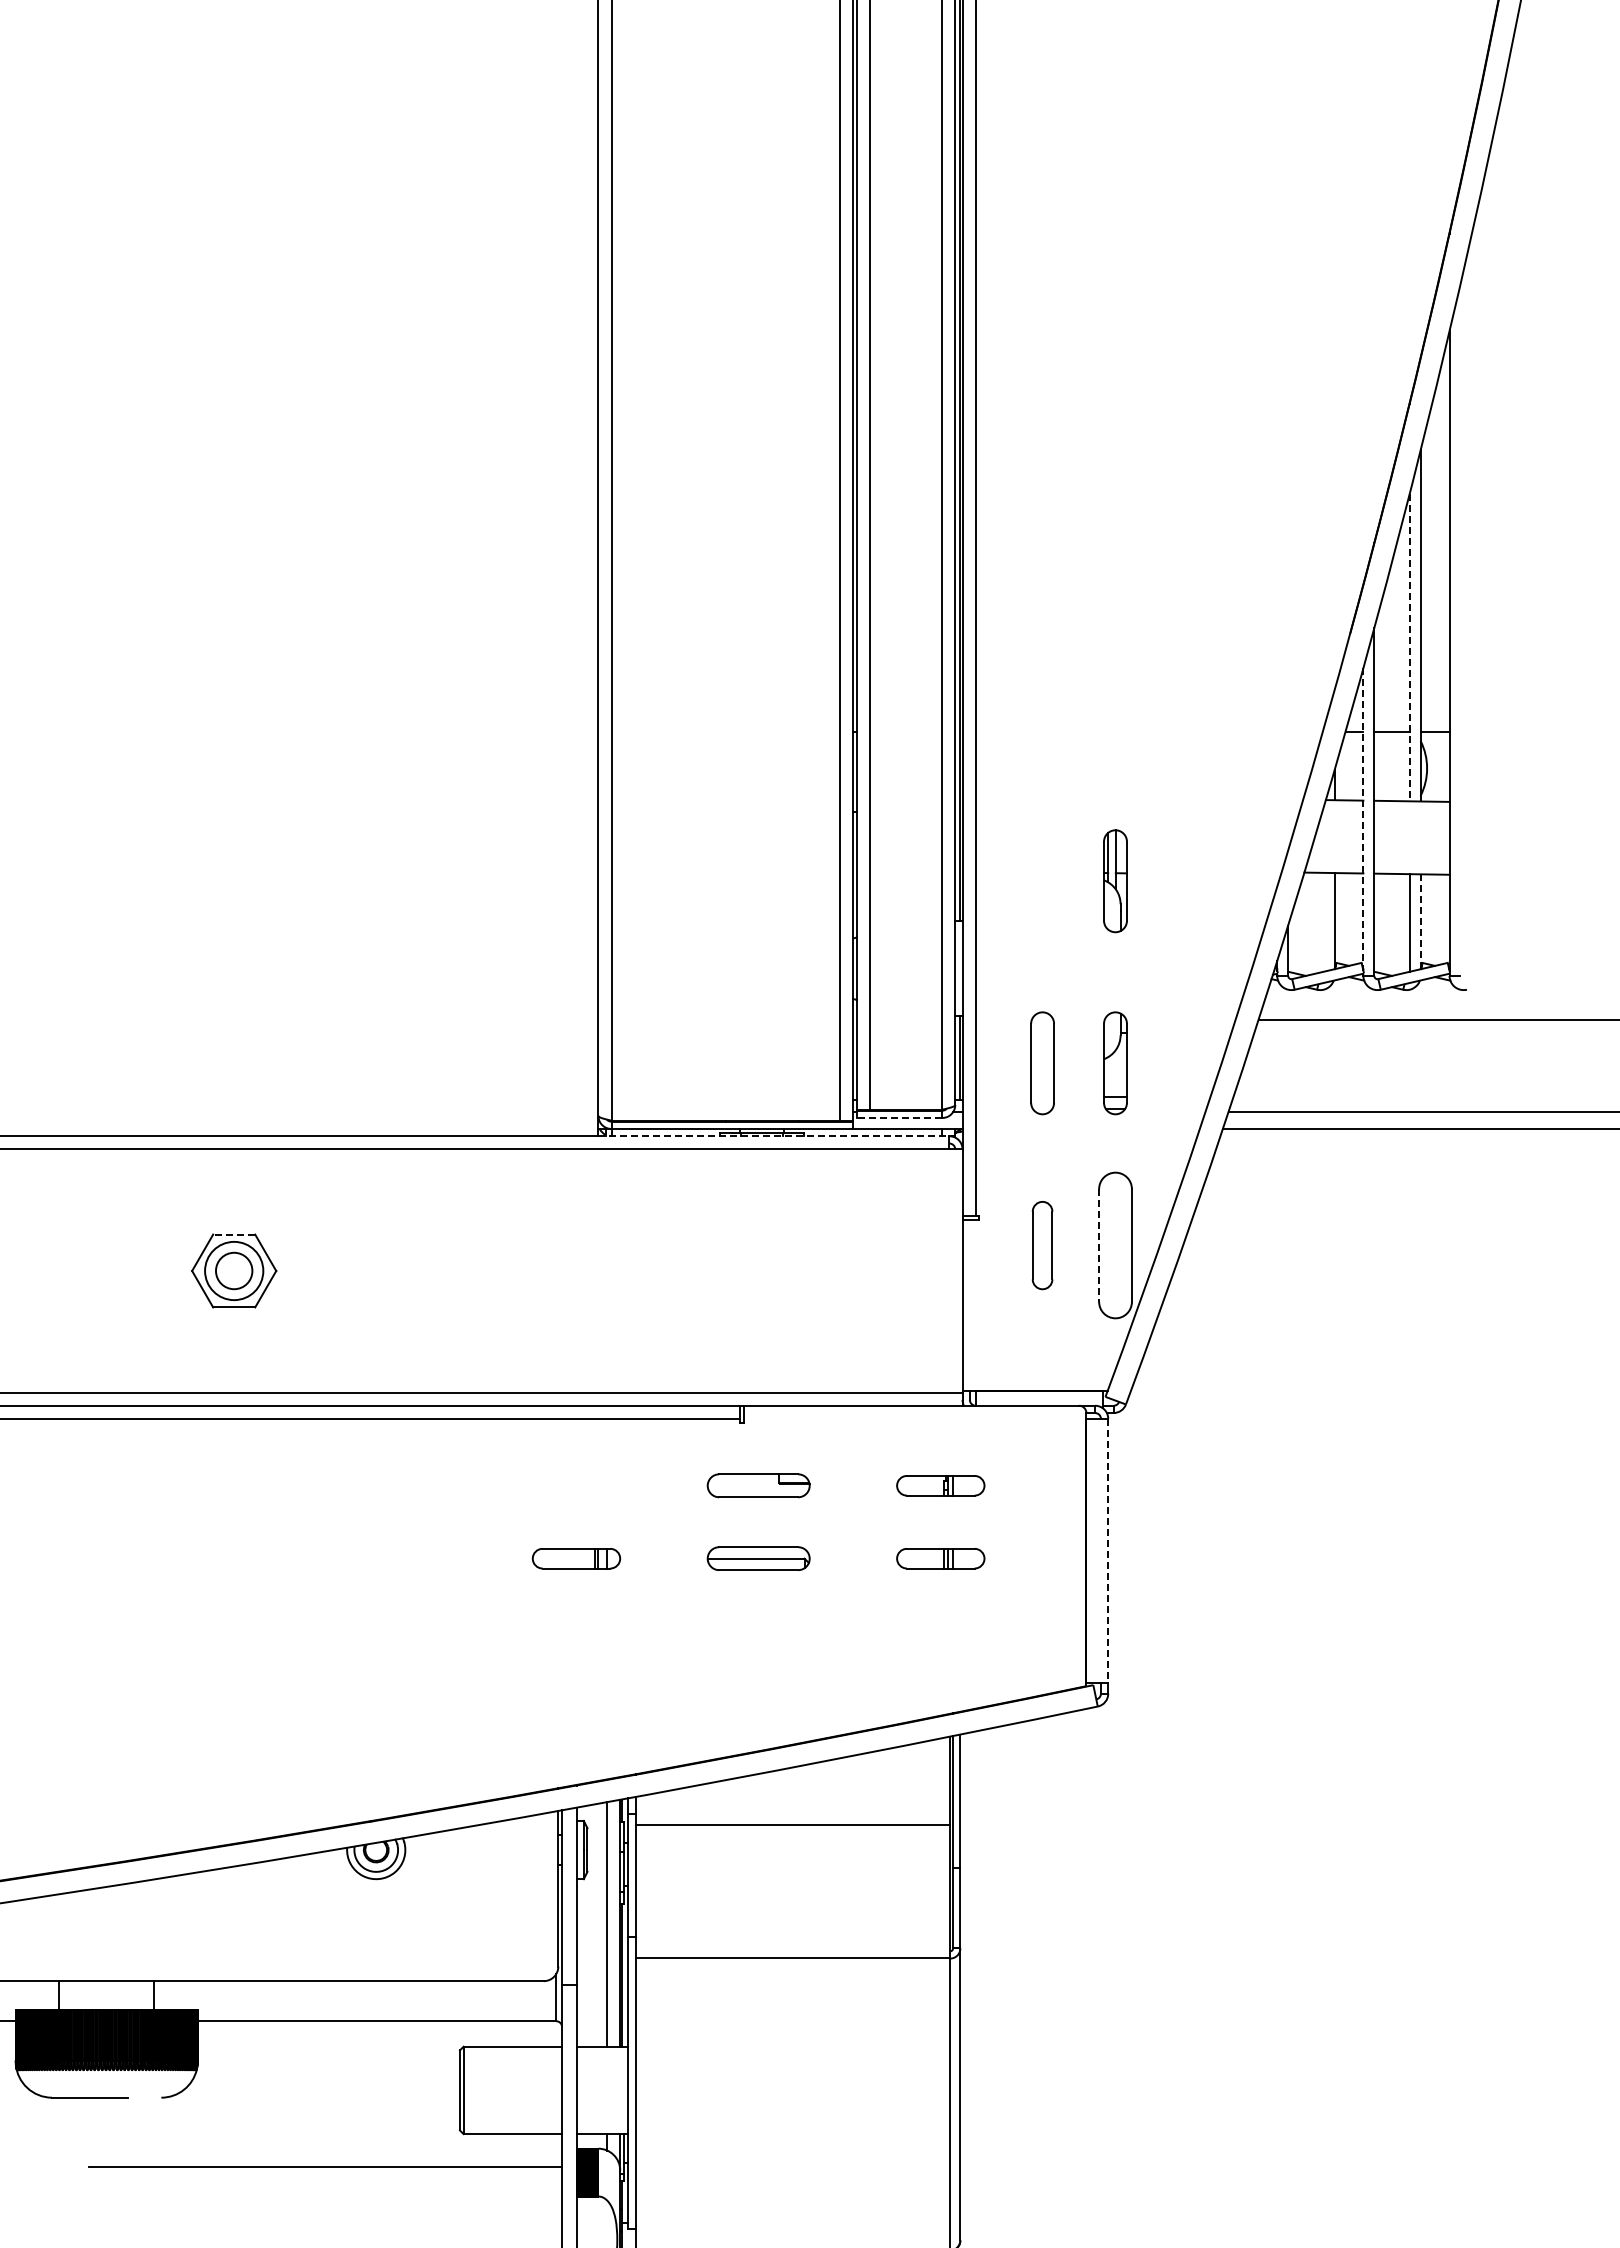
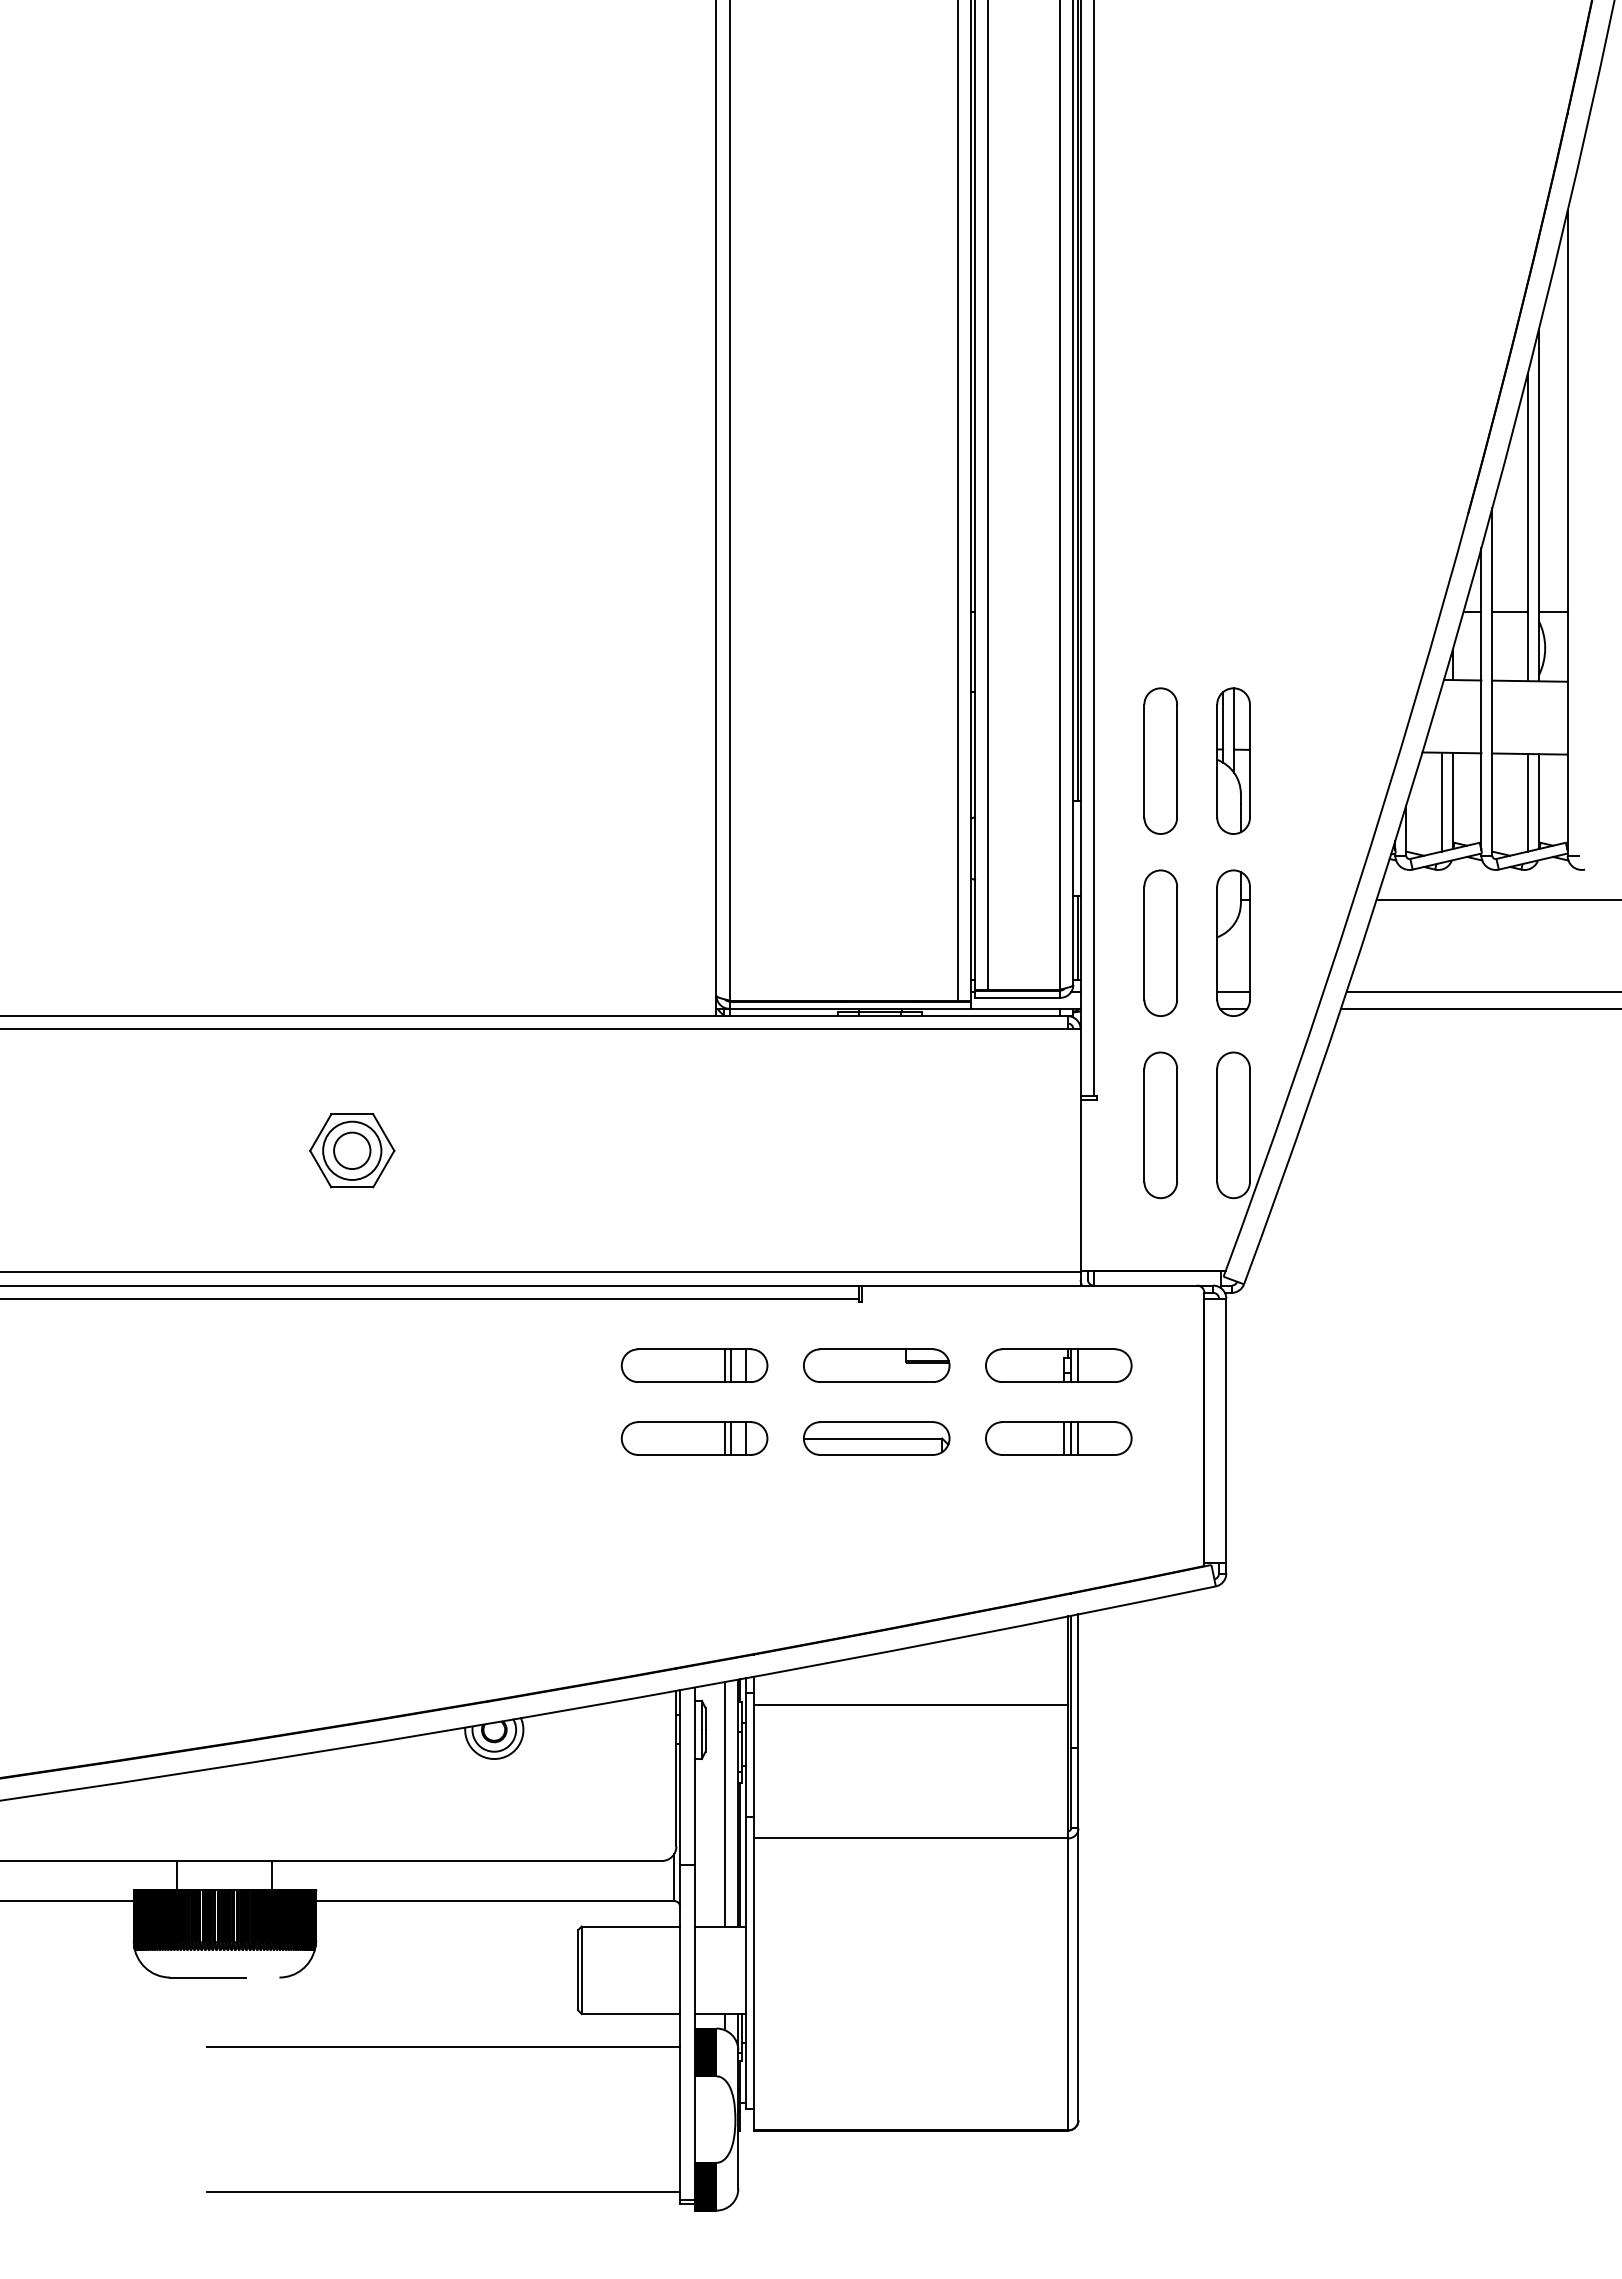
line: (1409, 647) -> (1527, 527), dashed -> solid
line: (1363, 819) -> (1481, 699), dashed -> solid
part: (1042, 880) -> (1160, 760), added
part: (1115, 880) -> (1233, 760), size x1.43
line: (1323, 921) -> (1441, 801), added
line: (1420, 921) -> (1538, 801), dashed -> solid
part: (1042, 1062) -> (1160, 942), size x1.43
part: (1115, 1062) -> (1233, 942), size x1.43
line: (899, 1117) -> (1017, 997), dashed -> solid
line: (774, 1136) -> (892, 1016), dashed -> solid
line: (233, 1234) -> (351, 1114), dashed -> solid
part: (1042, 1245) -> (1160, 1125), size x1.67
line: (1099, 1245) -> (1217, 1125), dashed -> solid
part: (576, 1485) -> (694, 1365), added
part: (758, 1485) -> (876, 1365), size x1.43
part: (940, 1485) -> (1058, 1365), size x1.67
line: (1108, 1550) -> (1226, 1430), dashed -> solid
part: (576, 1558) -> (694, 1438), size x1.67
part: (758, 1558) -> (876, 1438), size x1.43
part: (940, 1558) -> (1058, 1438), size x1.67

